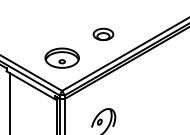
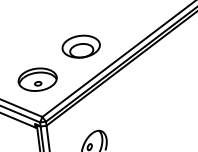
part: (103, 34) -> (81, 46), size x1.67

